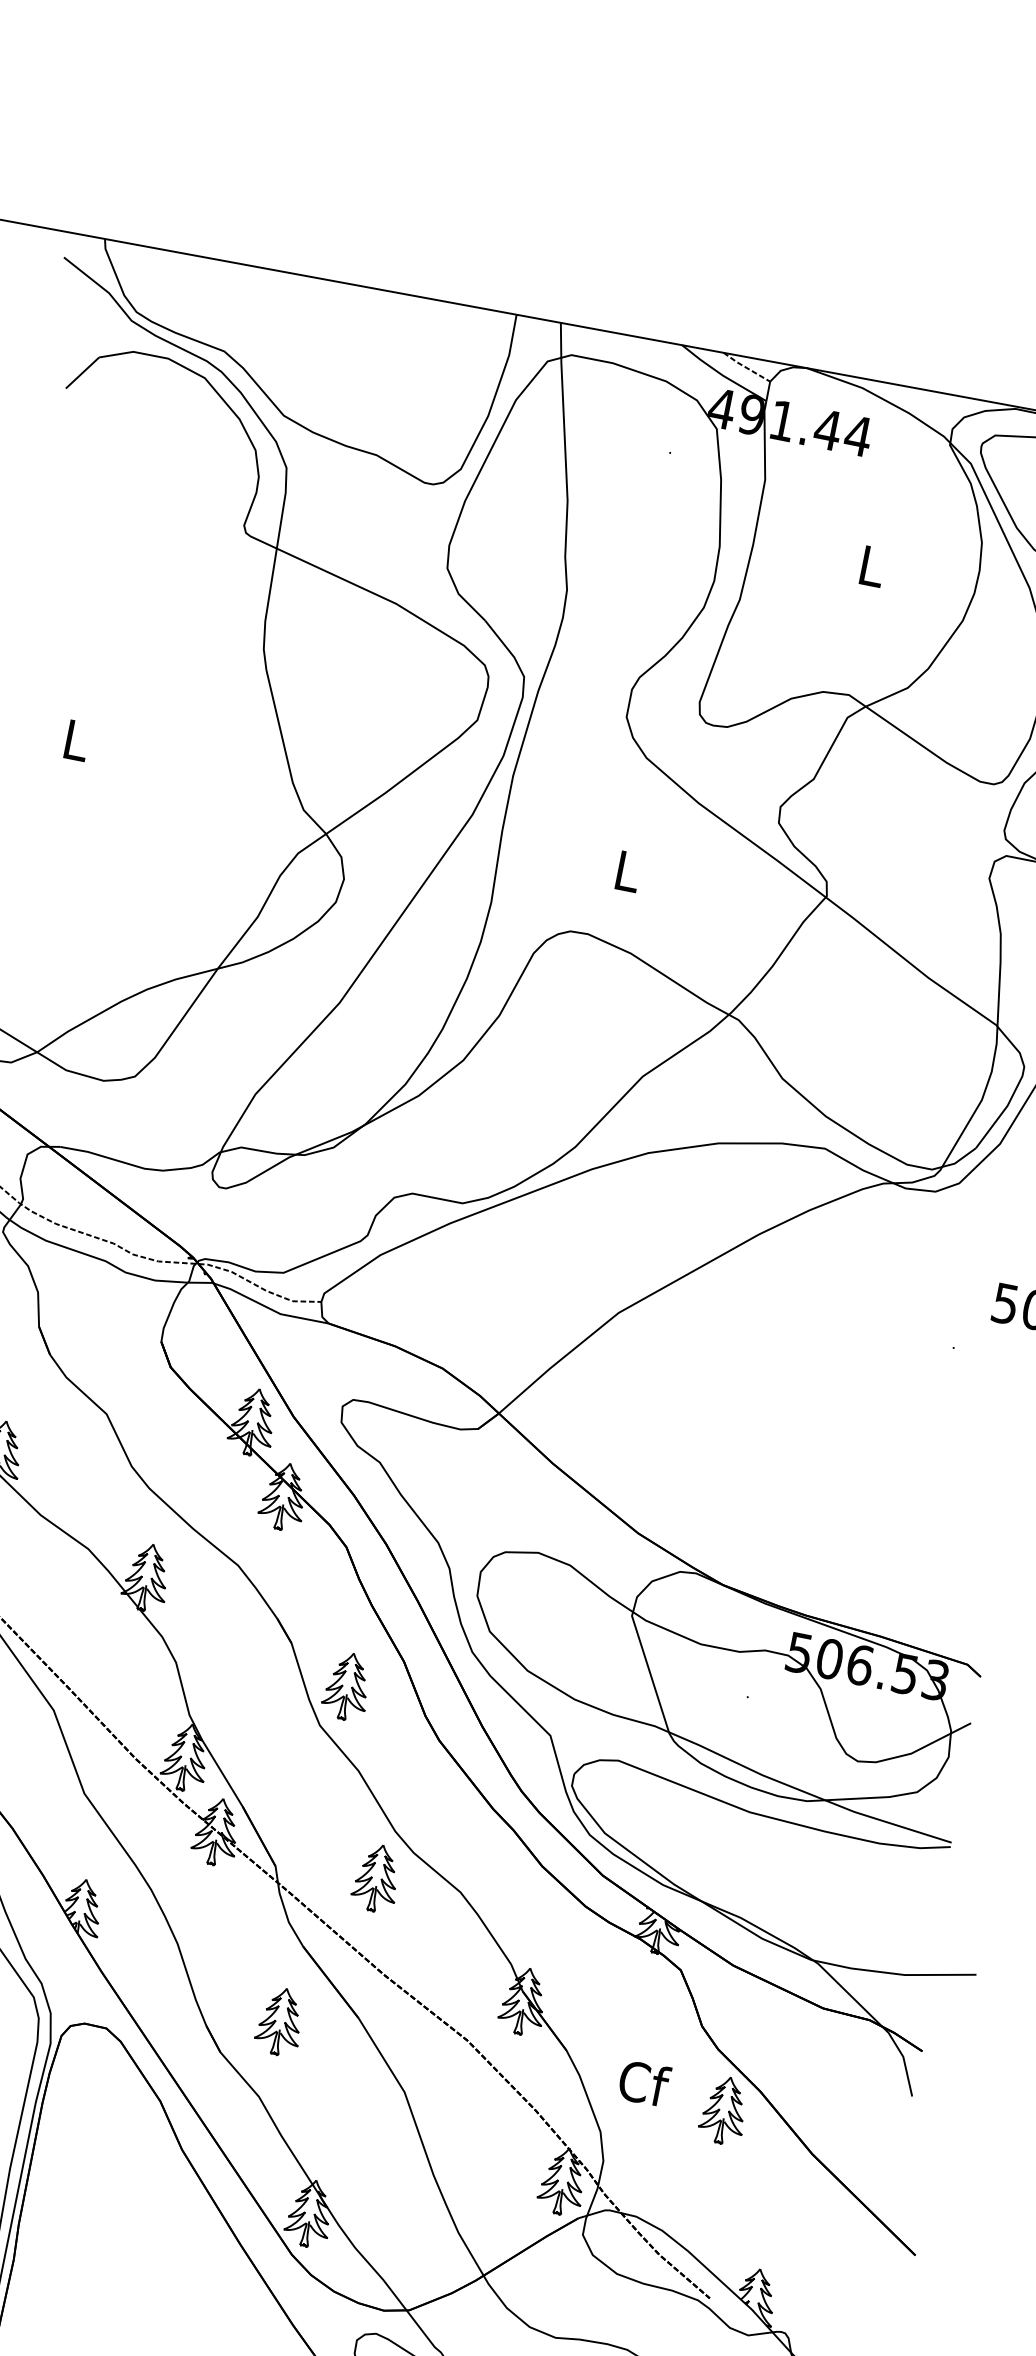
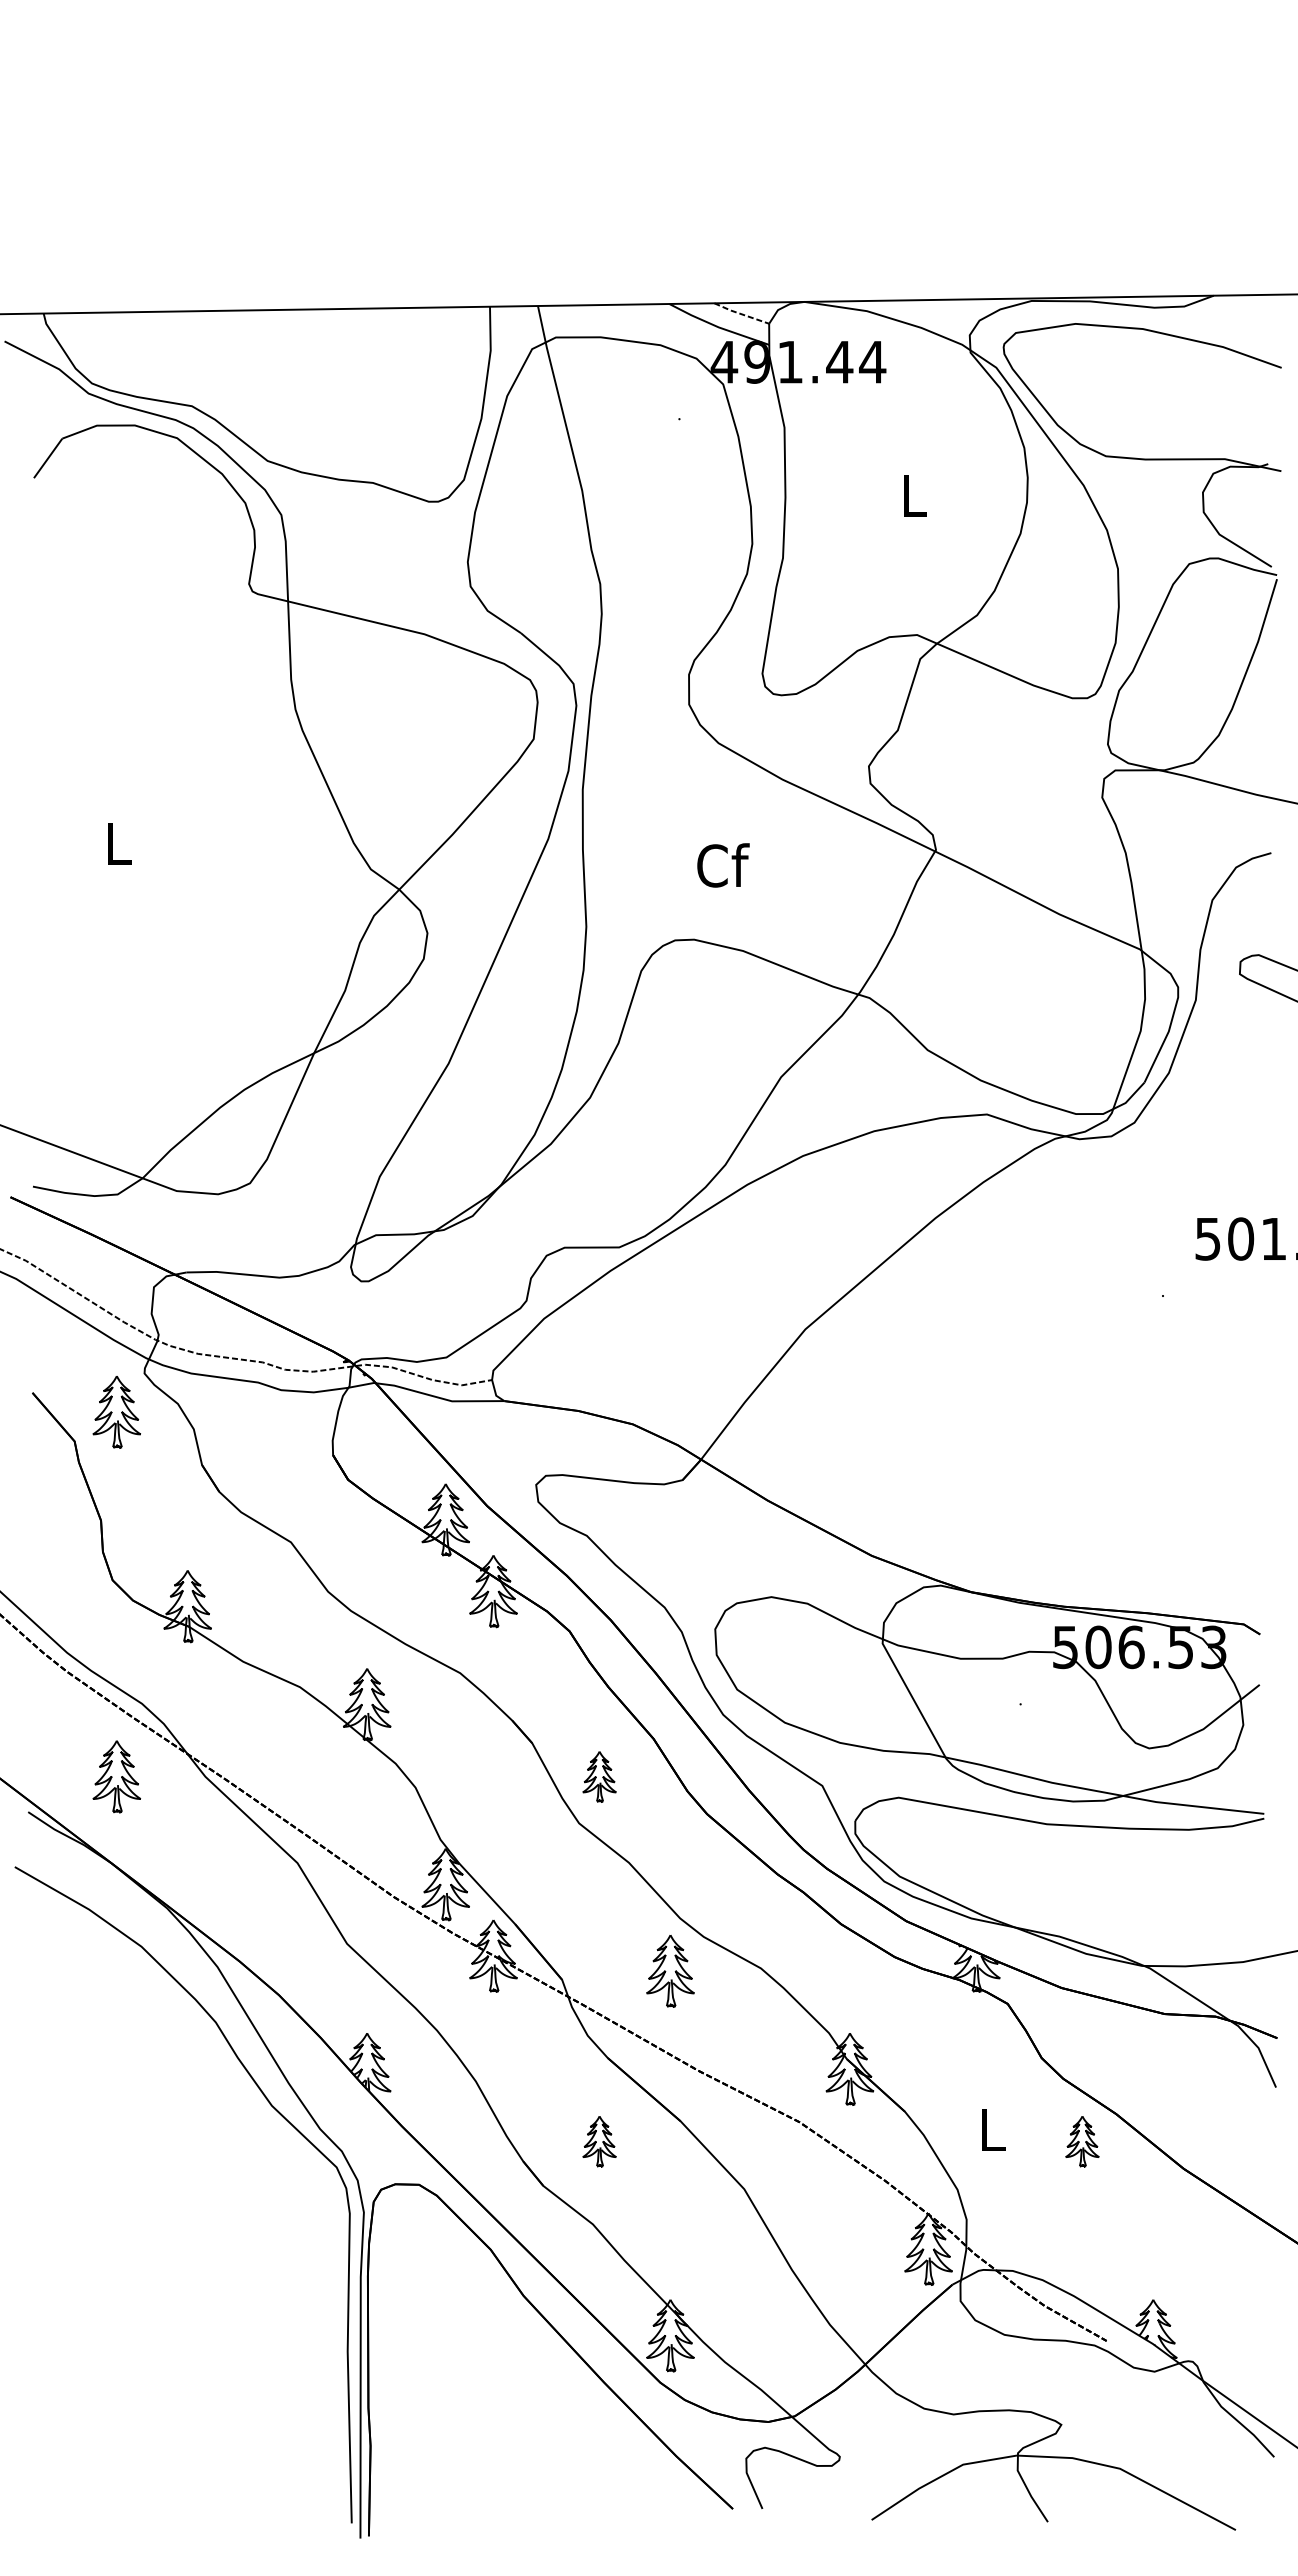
text: (628, 871) -> (723, 865), L -> Cf
part: (347, 1686) -> (599, 1776), size x0.7
part: (280, 2021) -> (599, 2141), size x0.7
text: (644, 2083) -> (993, 2129), Cf -> L
part: (724, 2110) -> (1082, 2141), size x0.7

